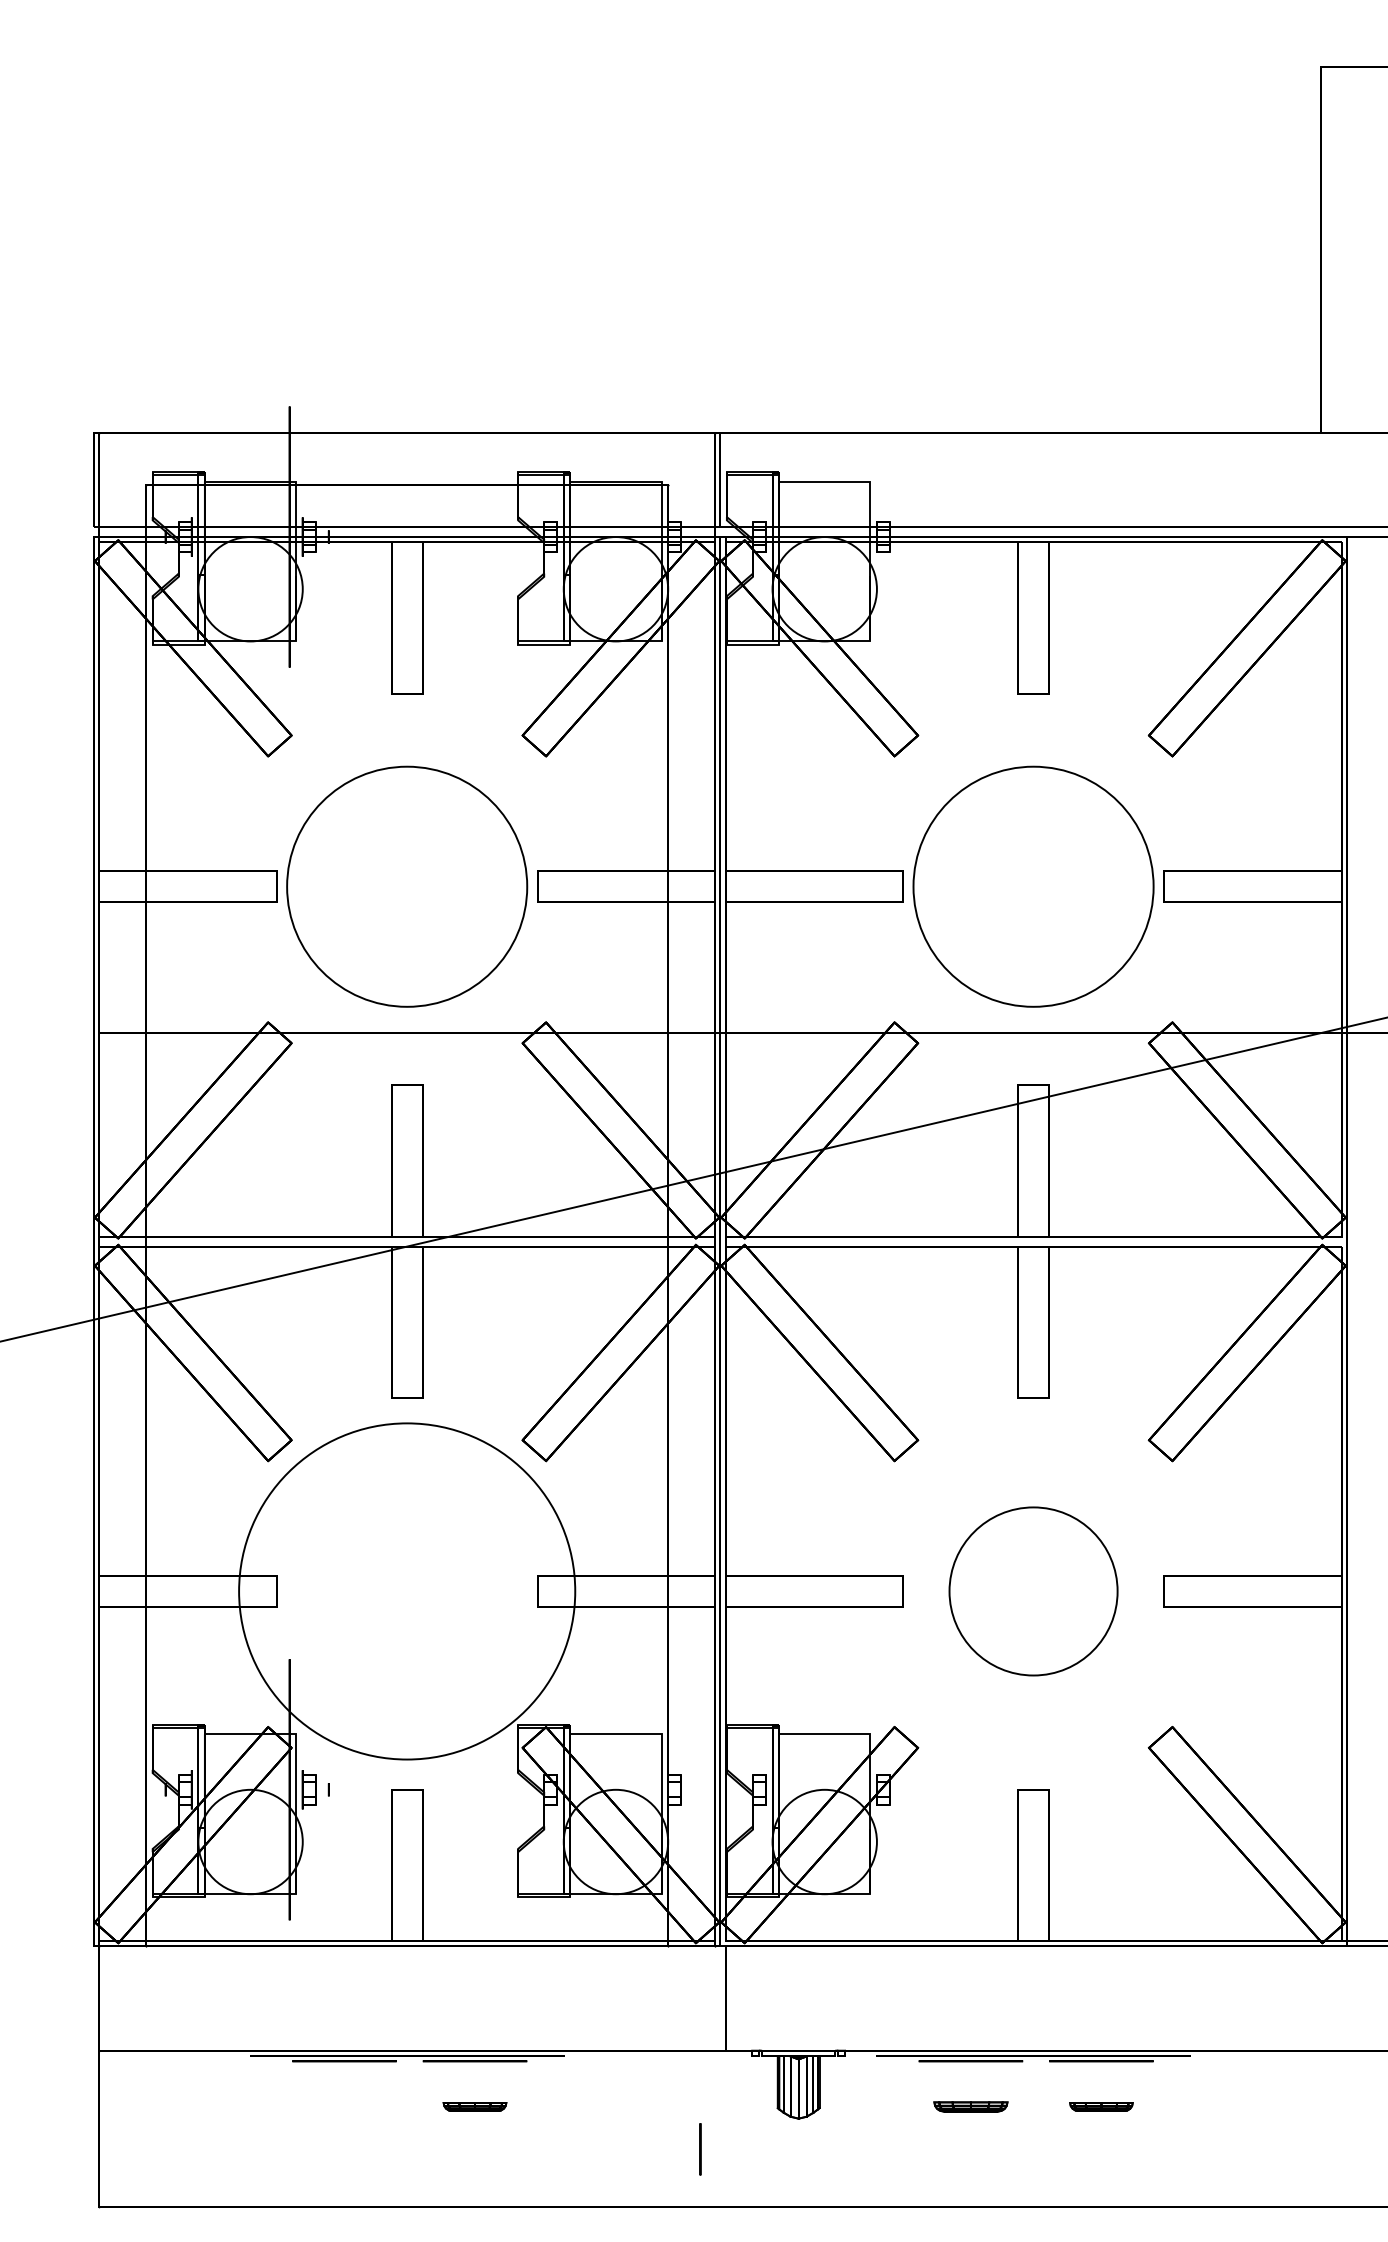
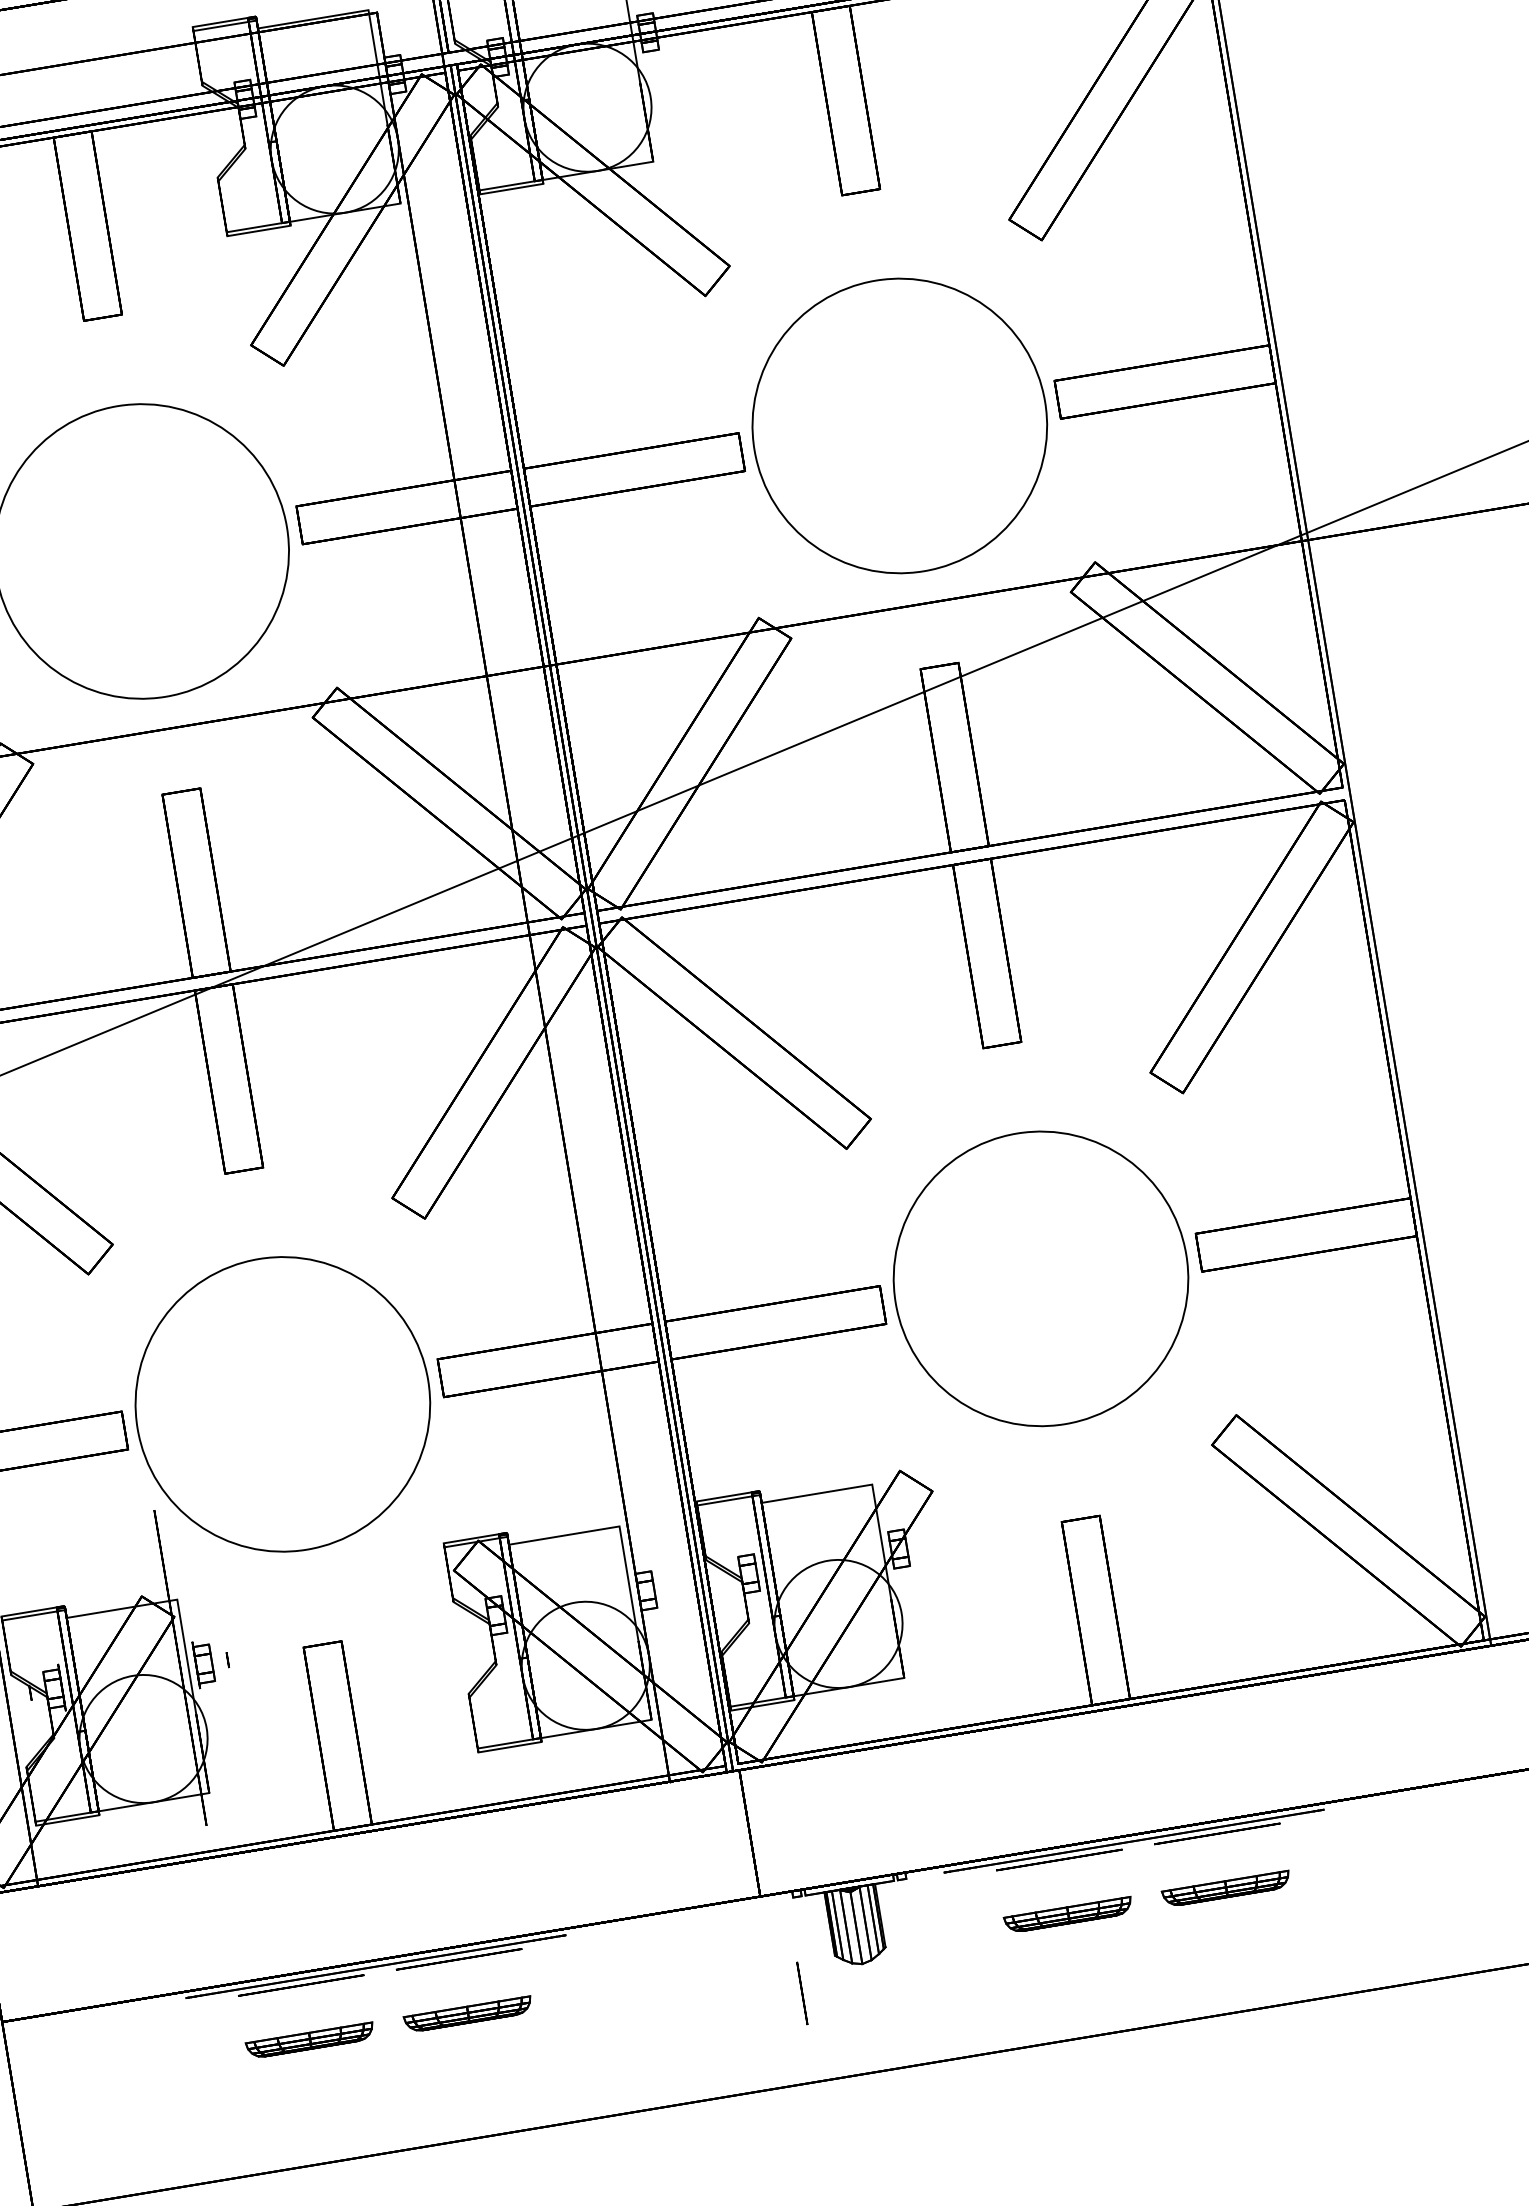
circle: (407, 1591) -> (283, 1404), size x0.71
circle: (1033, 1591) -> (1040, 1278), size x1.43
part: (344, 2106) -> (310, 2040), added
part: (474, 2106) -> (467, 2014), size x1.67
part: (970, 2106) -> (1067, 1914), size x1.43
part: (1101, 2106) -> (1226, 1888), size x1.67
circle: (700, 2149) -> (802, 1993), moved

